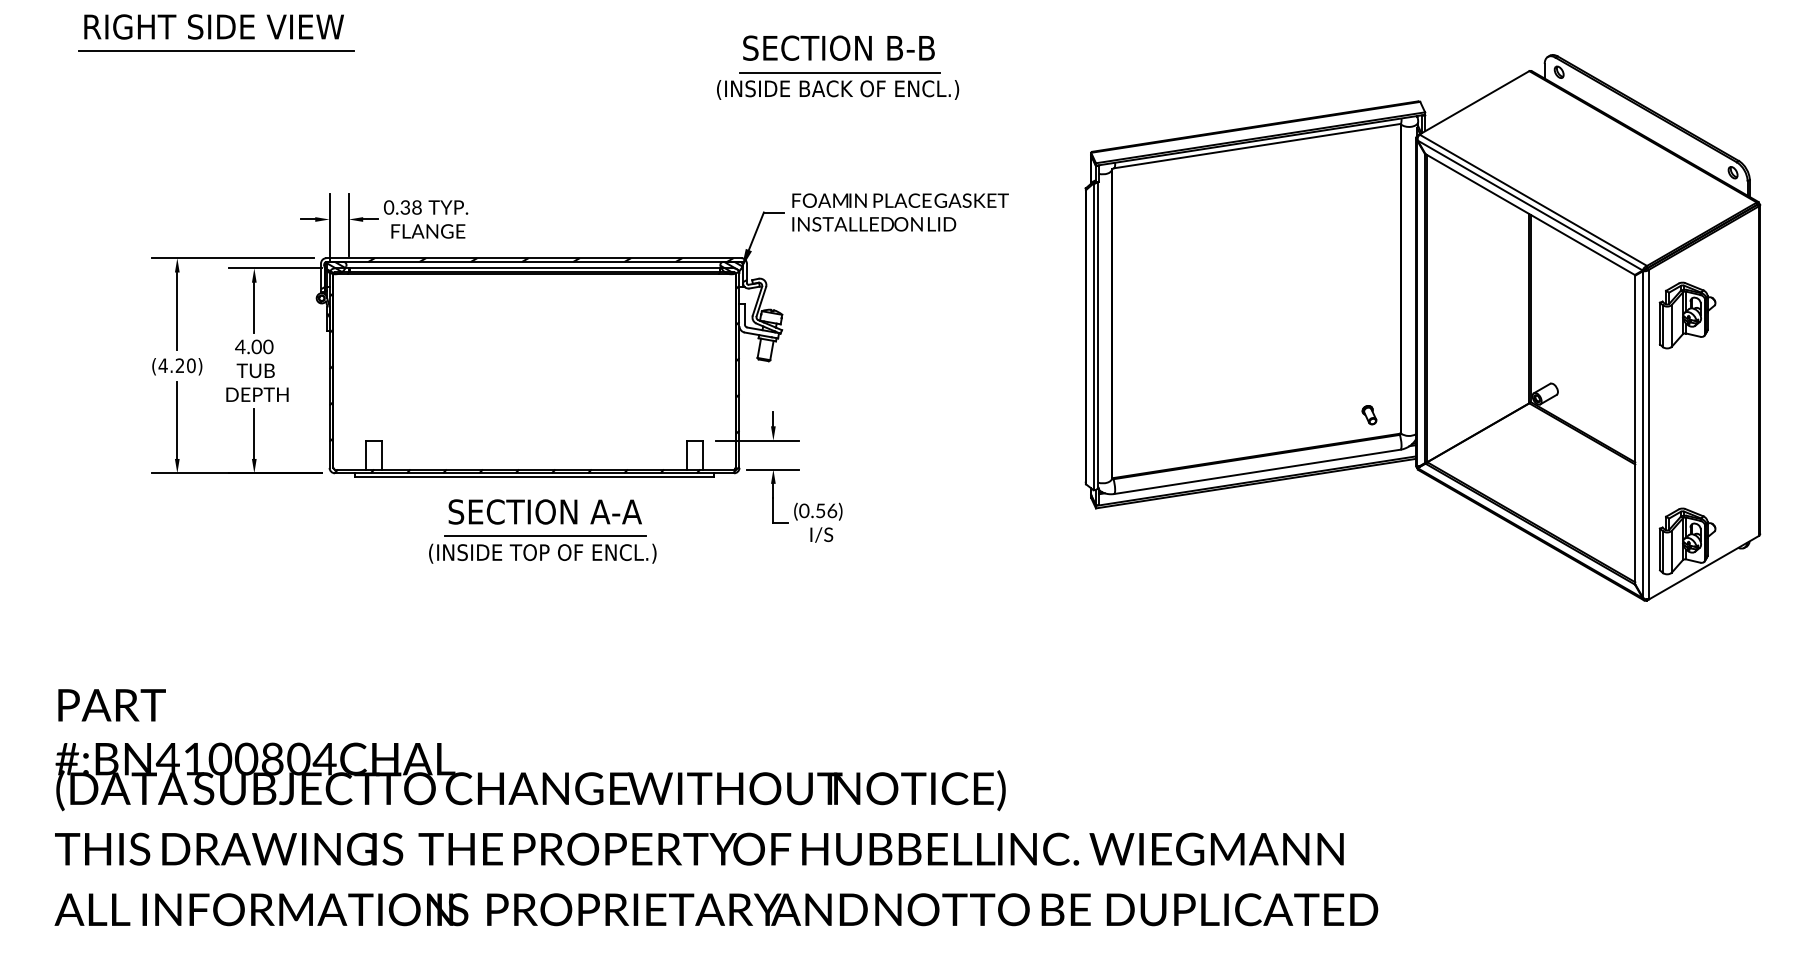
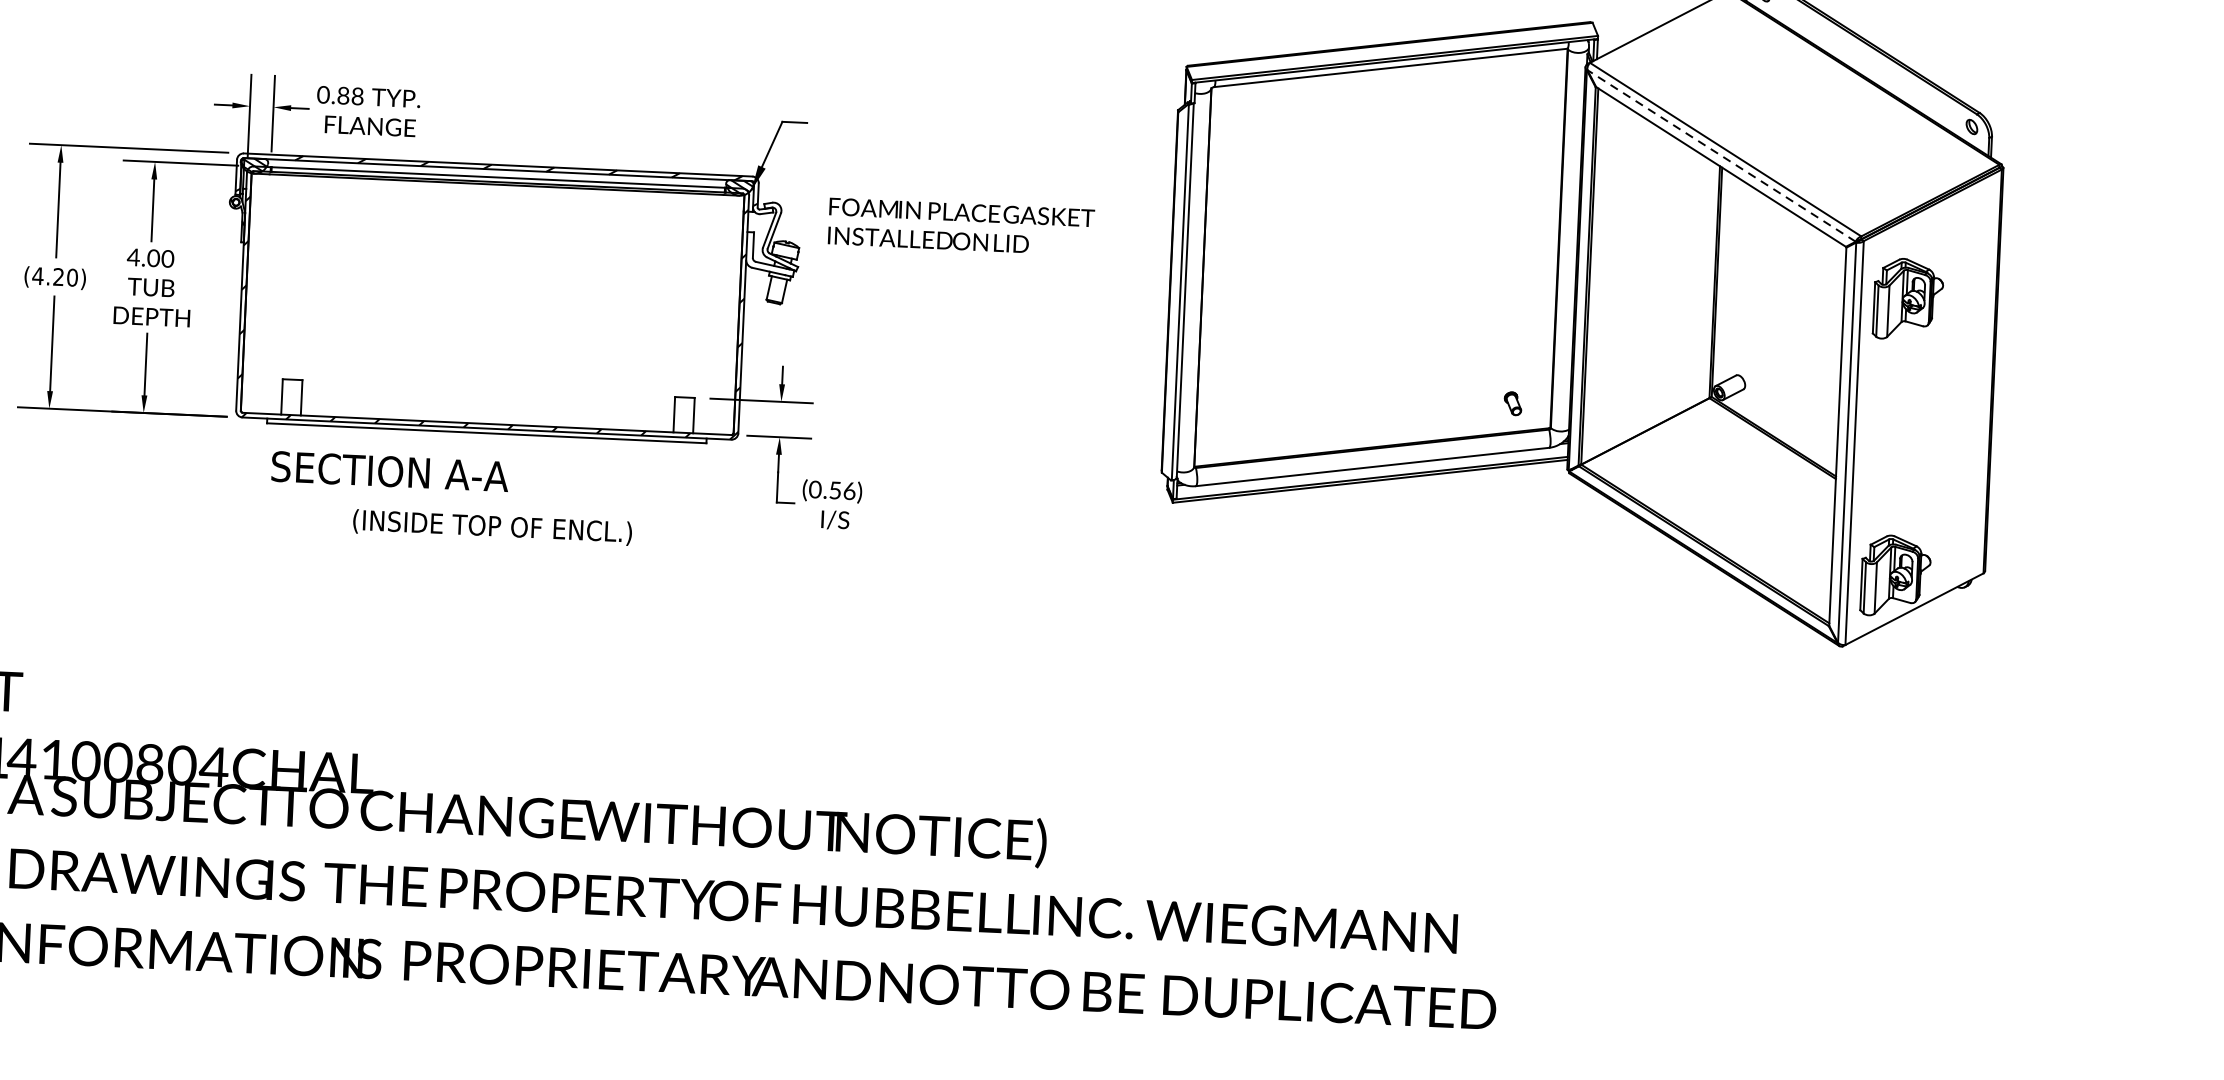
line: (1530, 205) -> (1721, 155), solid -> dashed
text: (405, 207) -> (343, 95), 0.38 -> 0.88
text: (900, 212) -> (961, 226), moved
text: (544, 511) -> (389, 471), moved
line: (545, 536) -> (496, 506), removed

